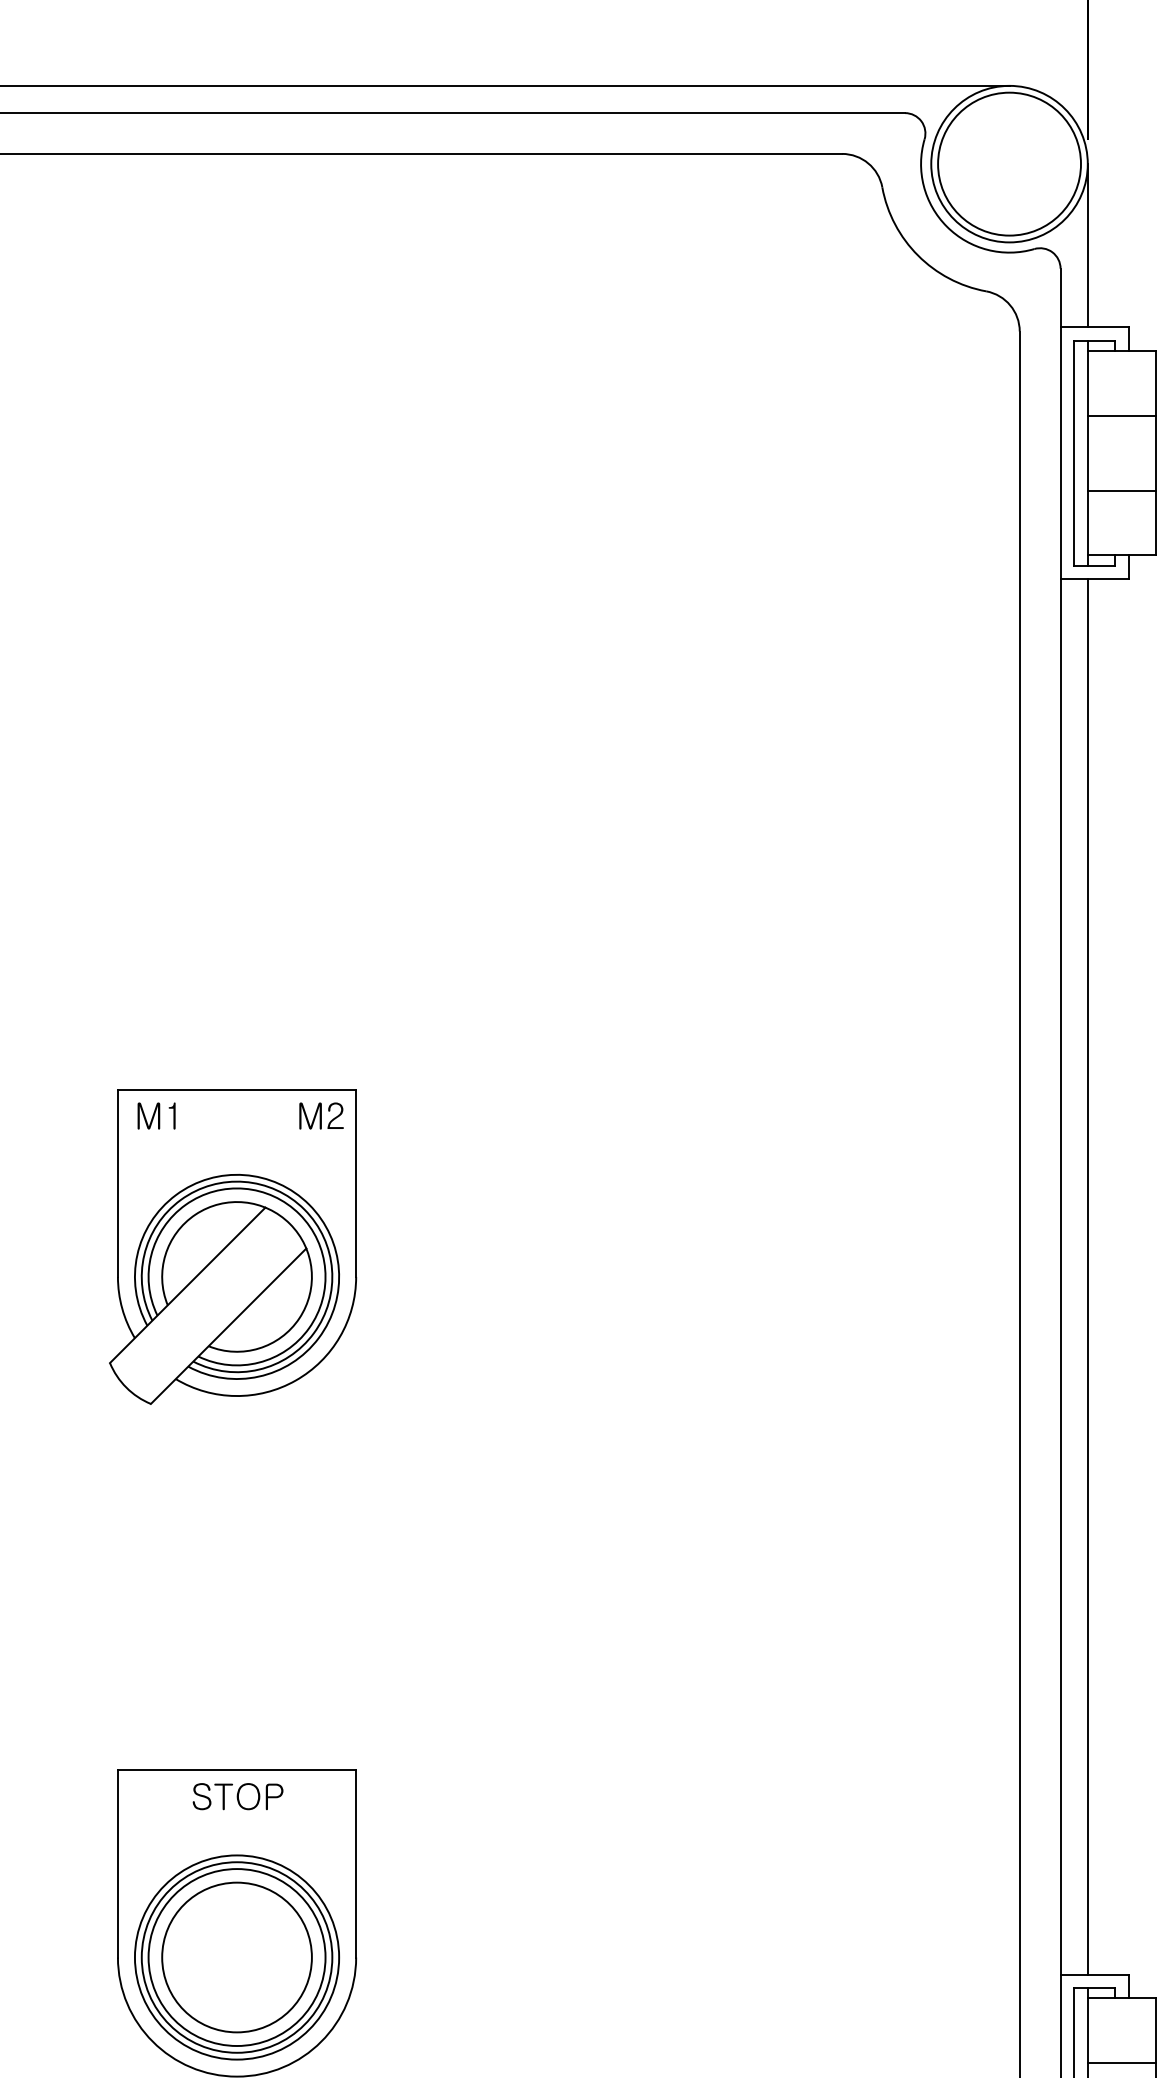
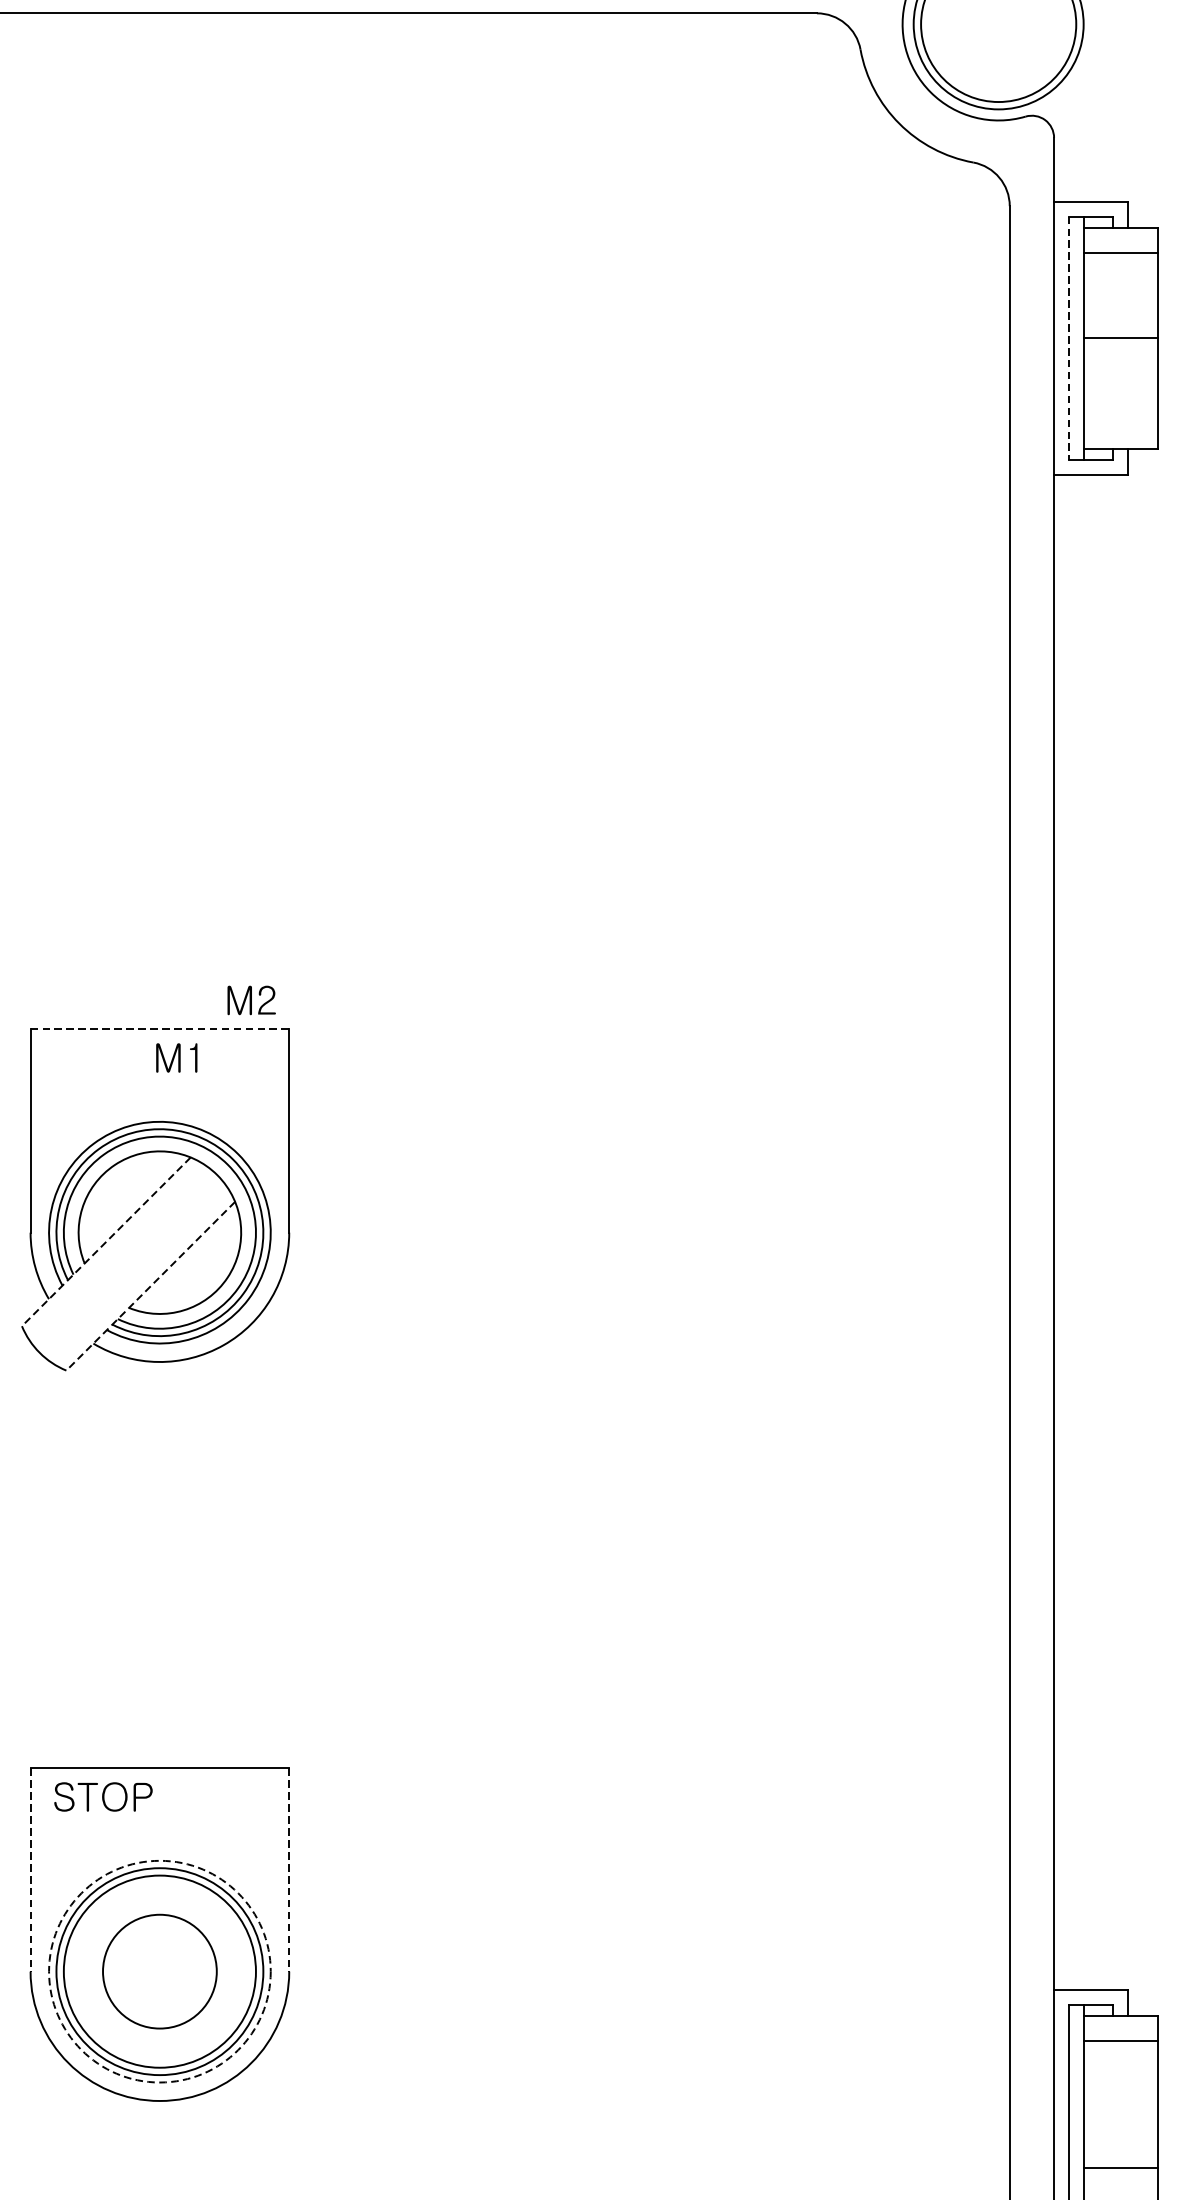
line: (1087, 245) -> (1083, 112), removed
line: (1121, 415) -> (1120, 252), moved
line: (1074, 453) -> (1069, 338), solid -> dashed
line: (1121, 490) -> (1120, 337), moved
line: (237, 1089) -> (160, 1029), solid -> dashed
text: (156, 1115) -> (176, 1057), moved
text: (321, 1115) -> (251, 999), moved
line: (1087, 1276) -> (1083, 1232), removed
line: (187, 1285) -> (106, 1241), solid -> dashed
line: (228, 1326) -> (150, 1286), solid -> dashed
text: (237, 1796) -> (102, 1796), moved
line: (117, 1863) -> (30, 1869), solid -> dashed
line: (356, 1863) -> (289, 1869), solid -> dashed
circle: (236, 1957) -> (159, 1971), size x0.7
circle: (236, 1957) -> (159, 1971), solid -> dashed
line: (1121, 2063) -> (1120, 2041), moved

